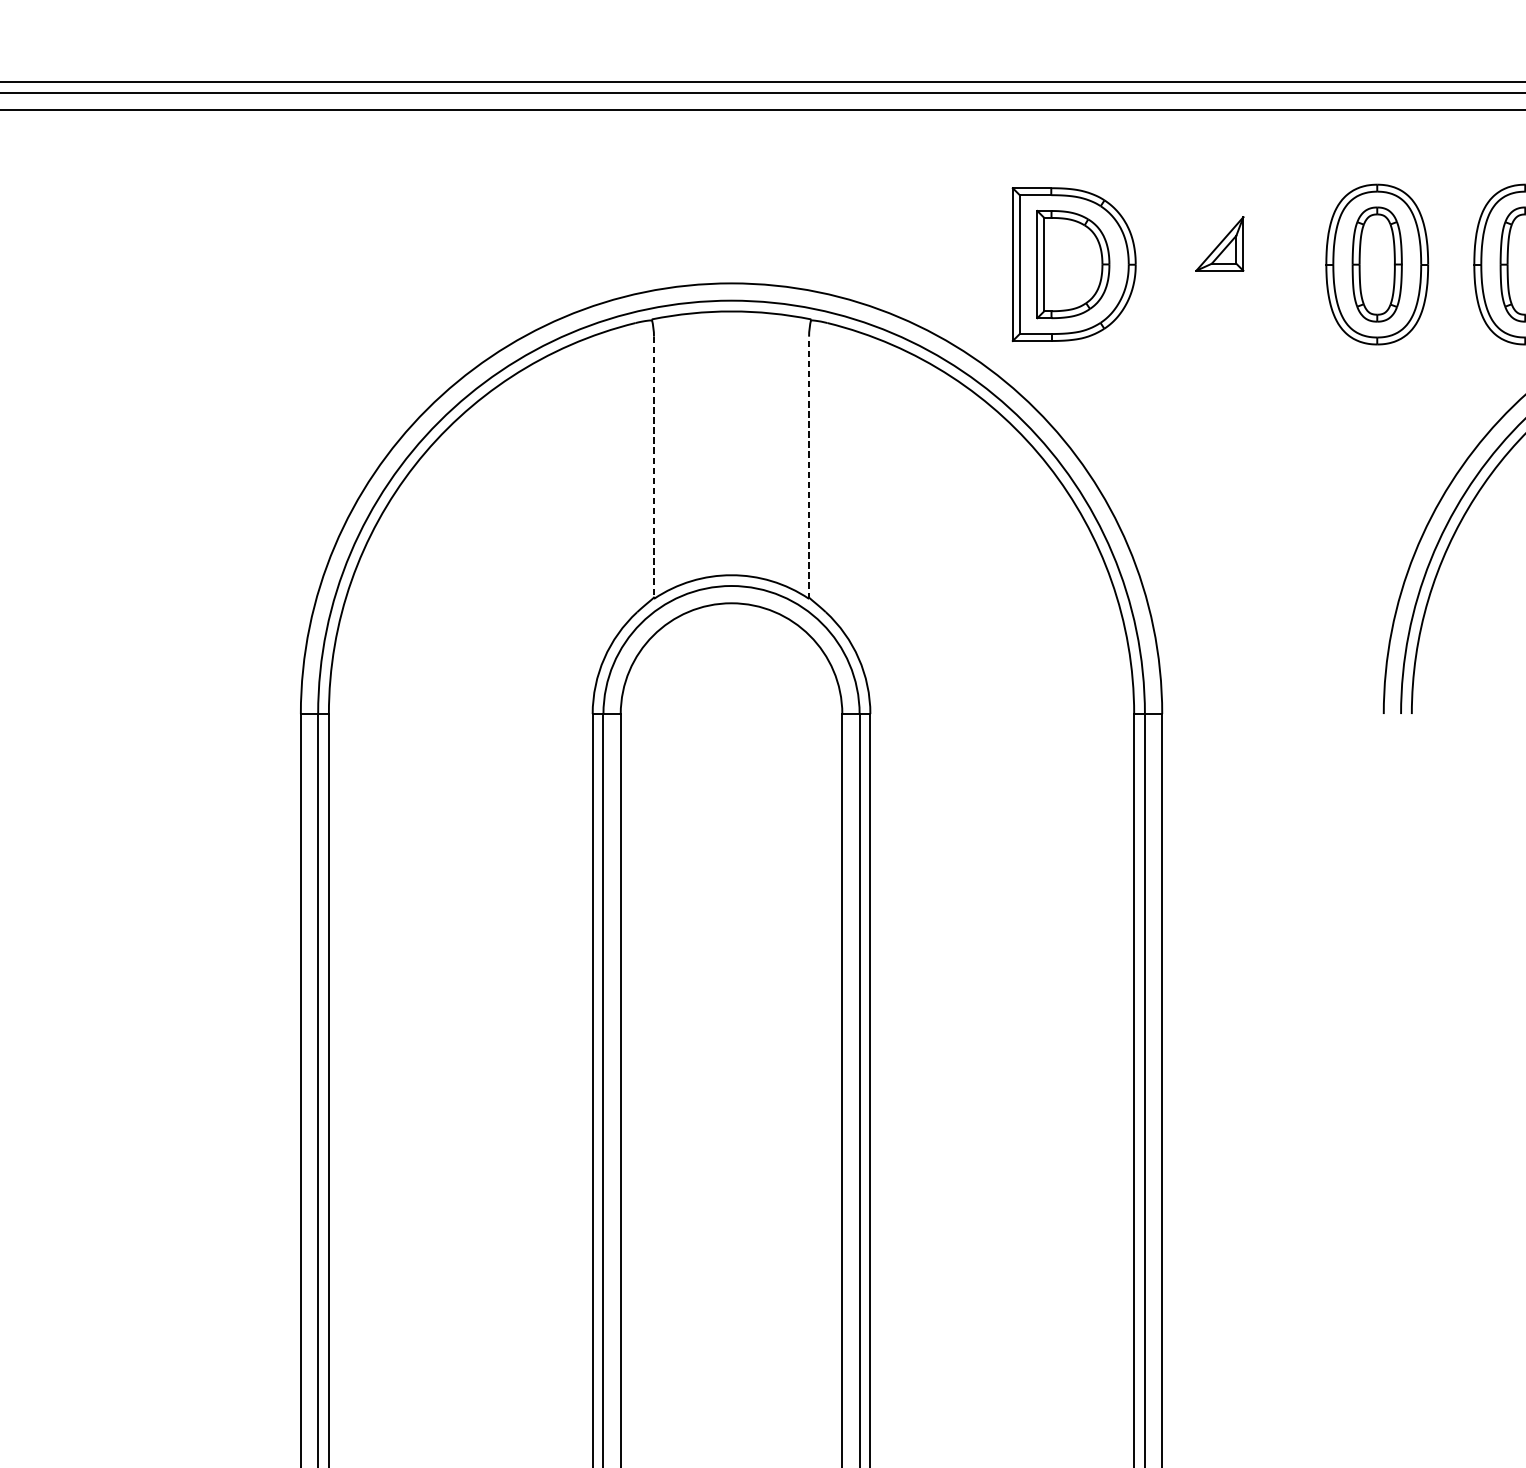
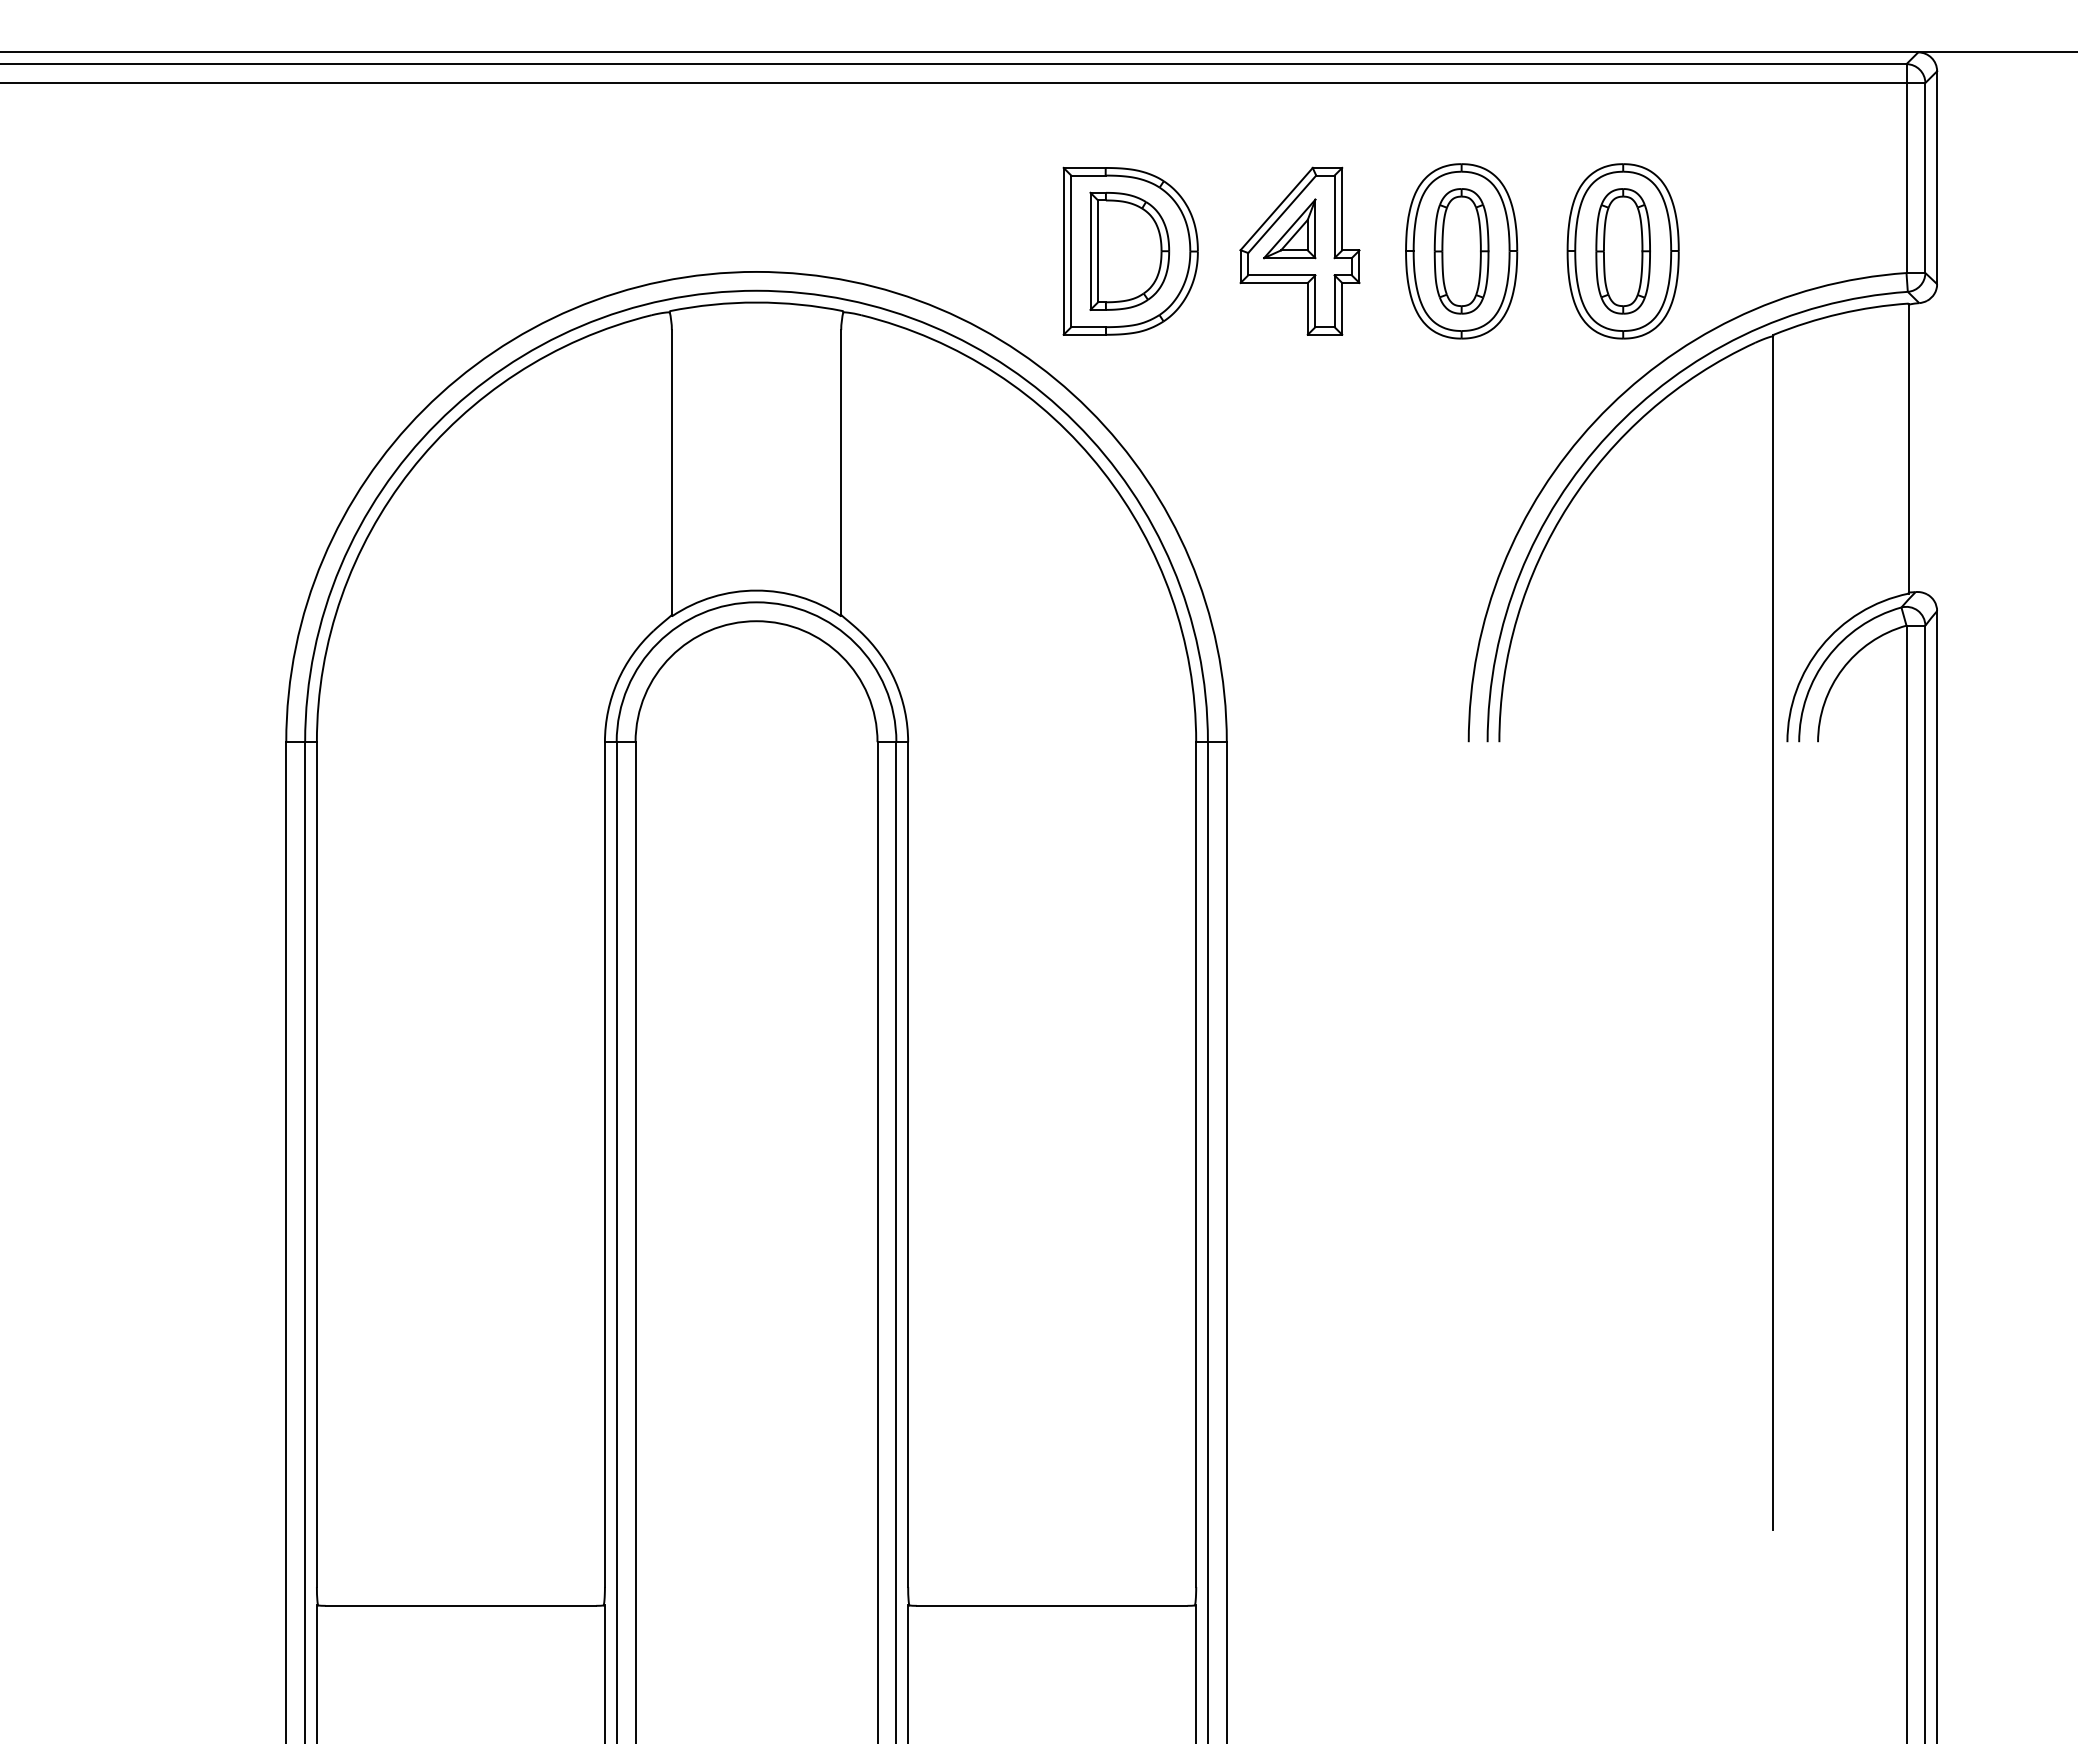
part: (1228, 263) -> (1299, 250), added
line: (809, 467) -> (841, 472), dashed -> solid
line: (653, 468) -> (671, 473), dashed -> solid

